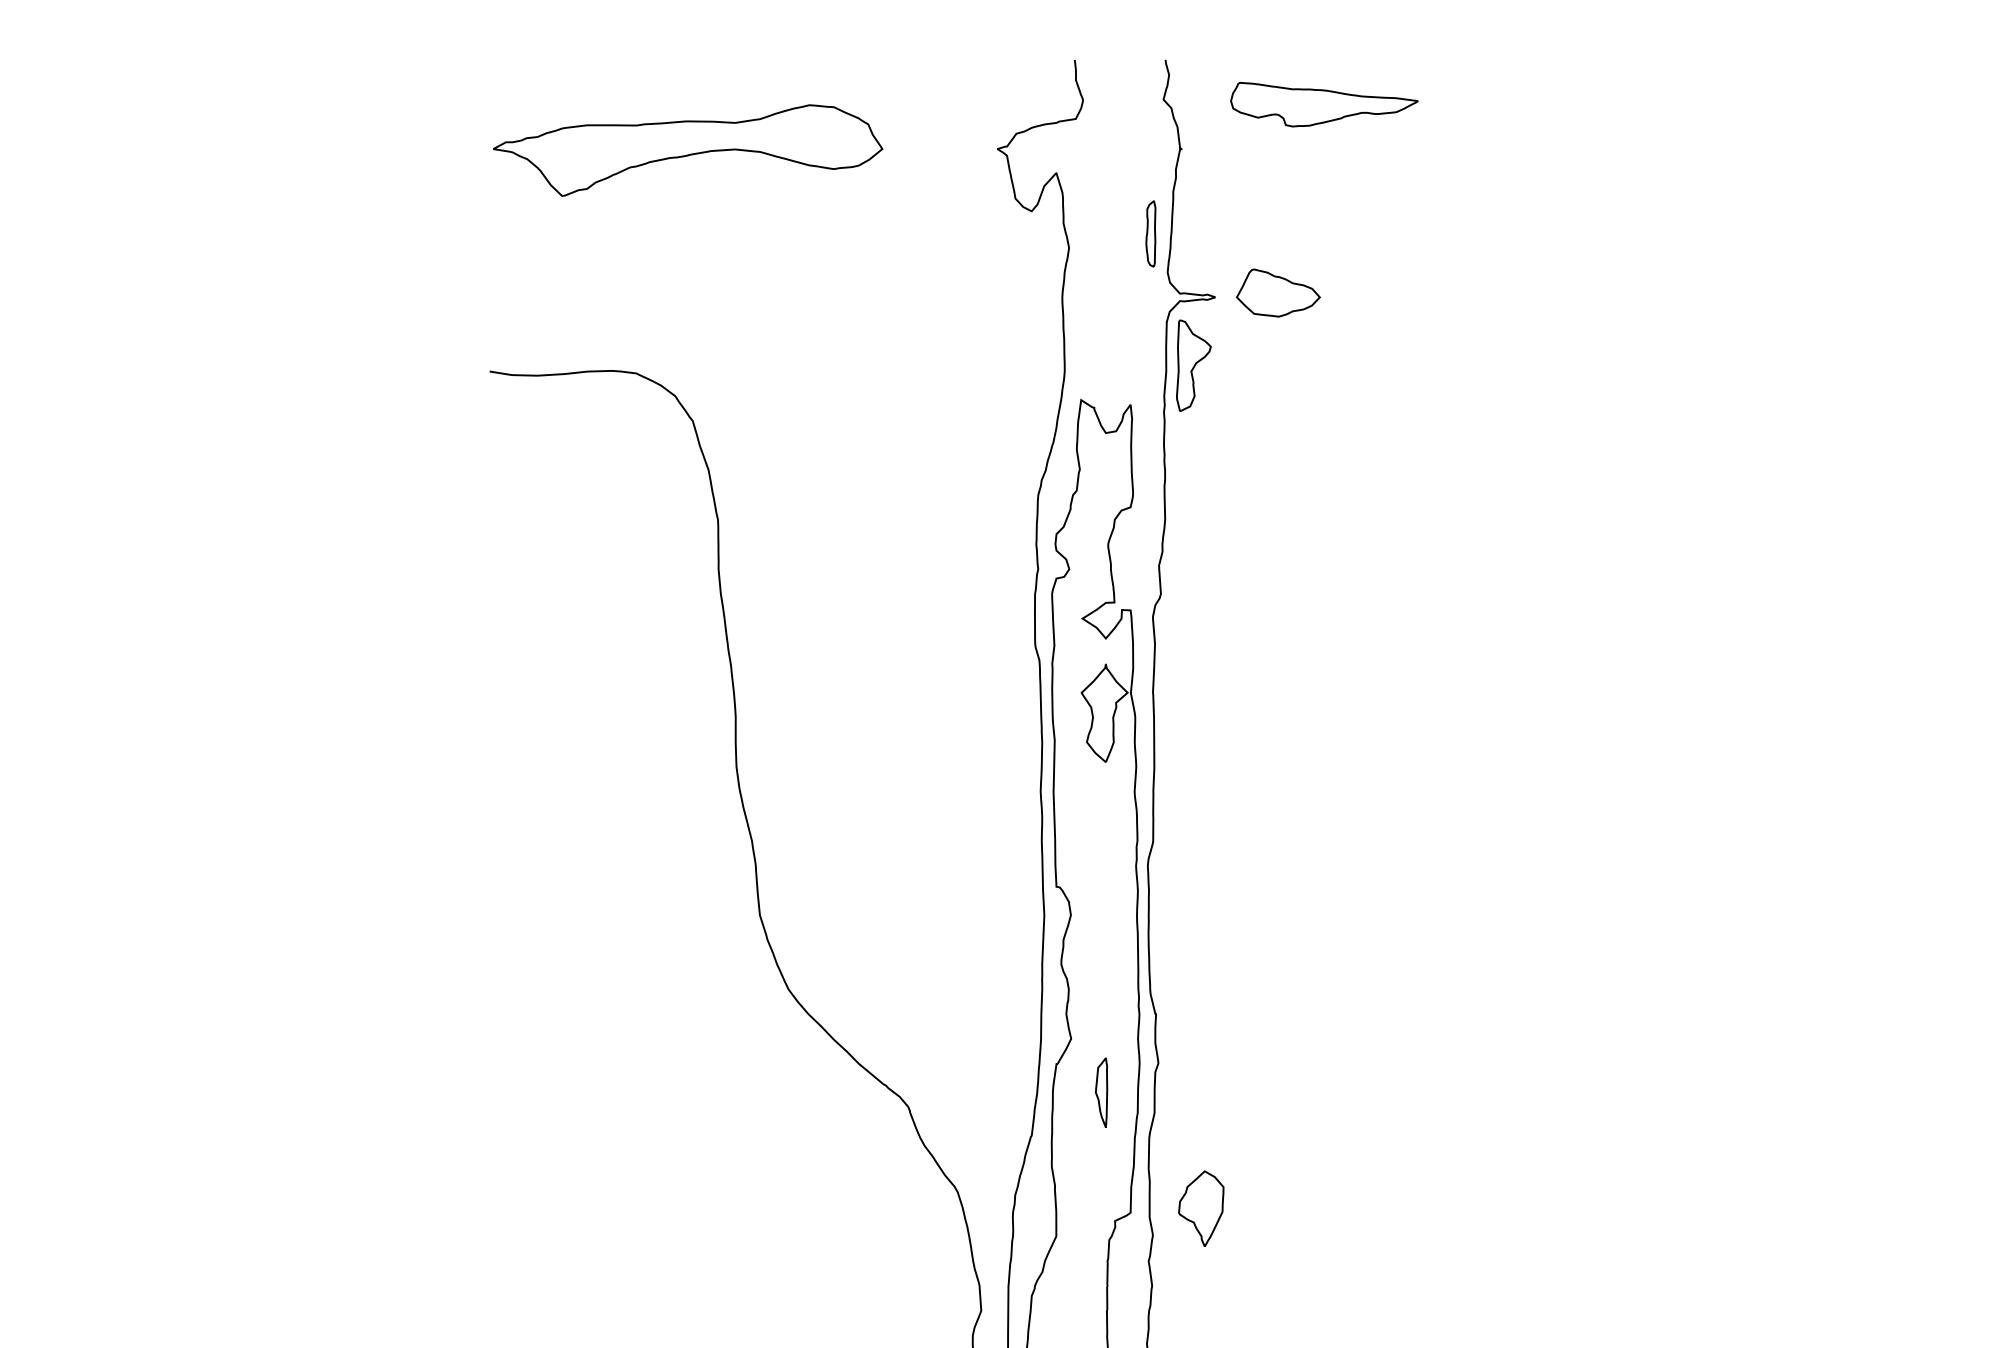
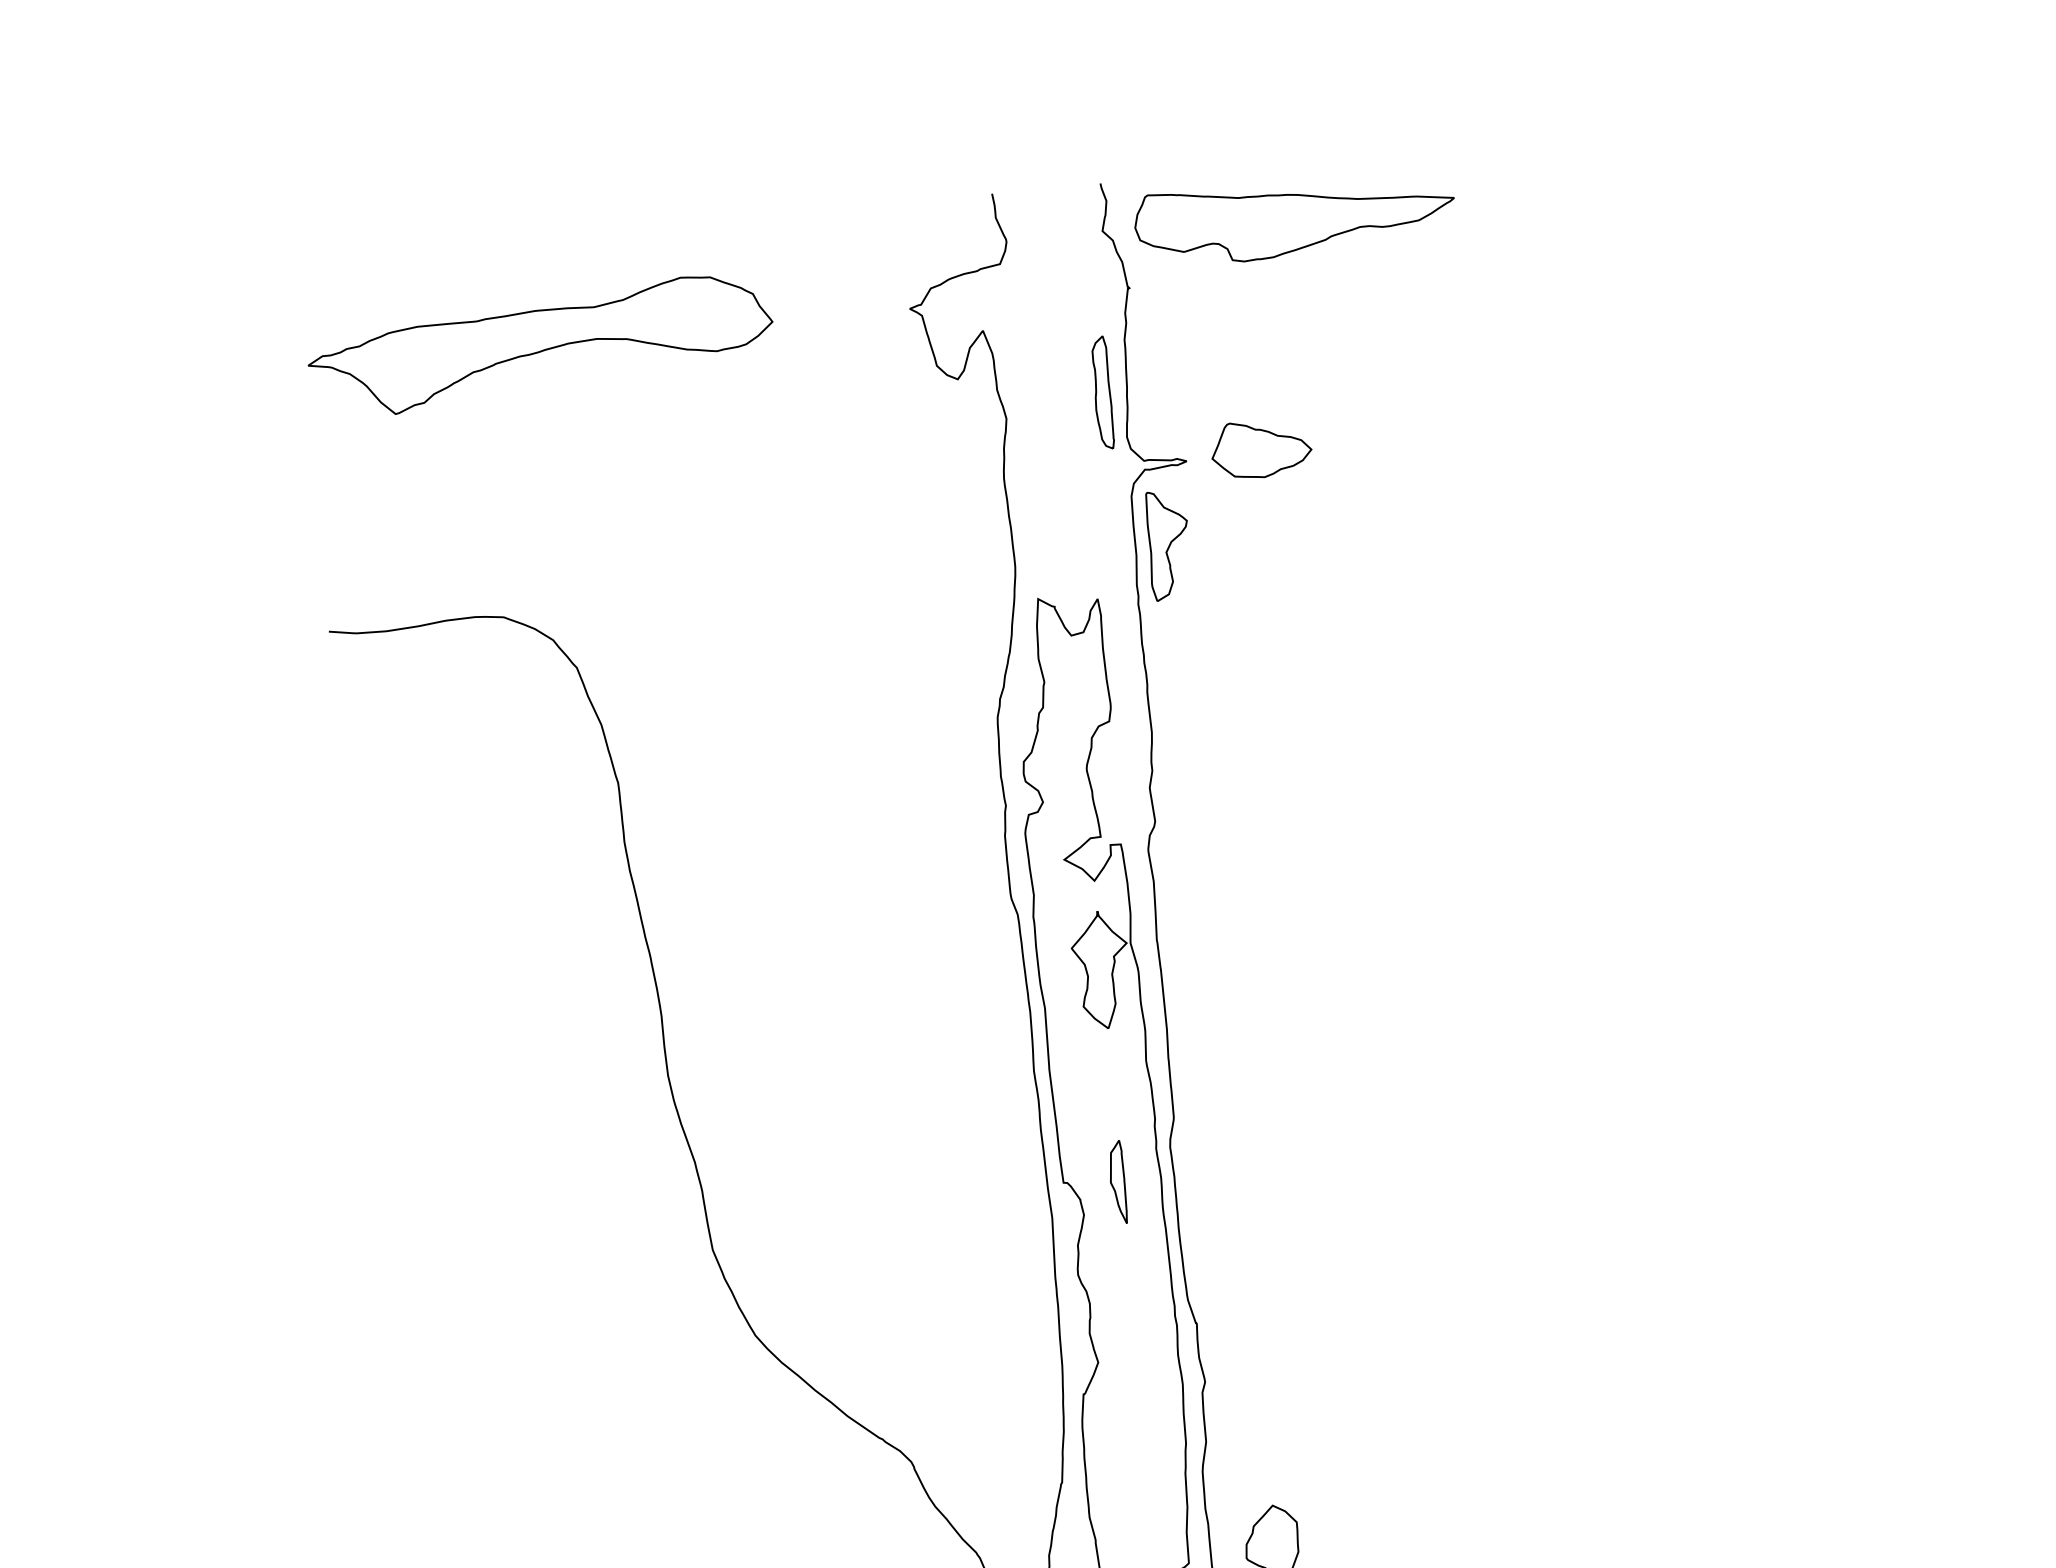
part: (1324, 104) -> (1295, 218), size x1.43
part: (1150, 233) -> (1102, 392), size x1.43
part: (1101, 1092) -> (1117, 1182), moved

